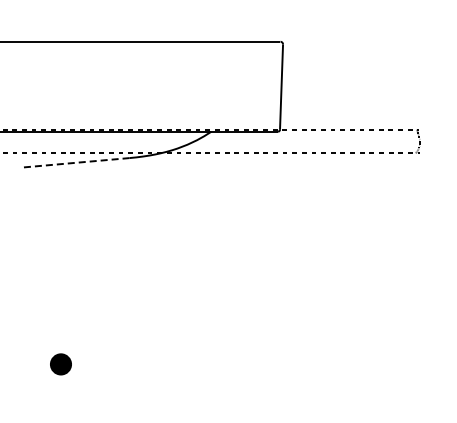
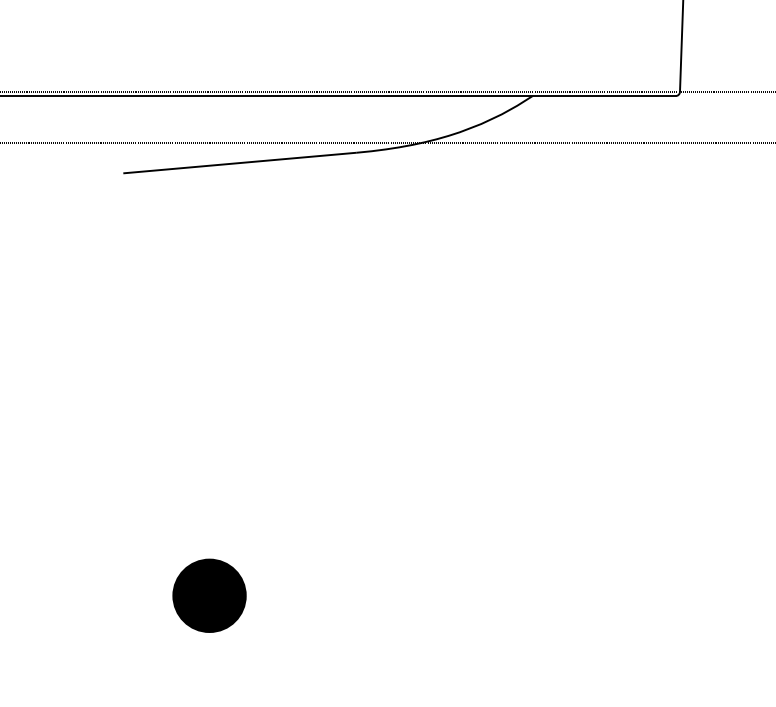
line: (75, 162) -> (240, 162), dashed -> solid
part: (60, 364) -> (208, 596), size x1.67

